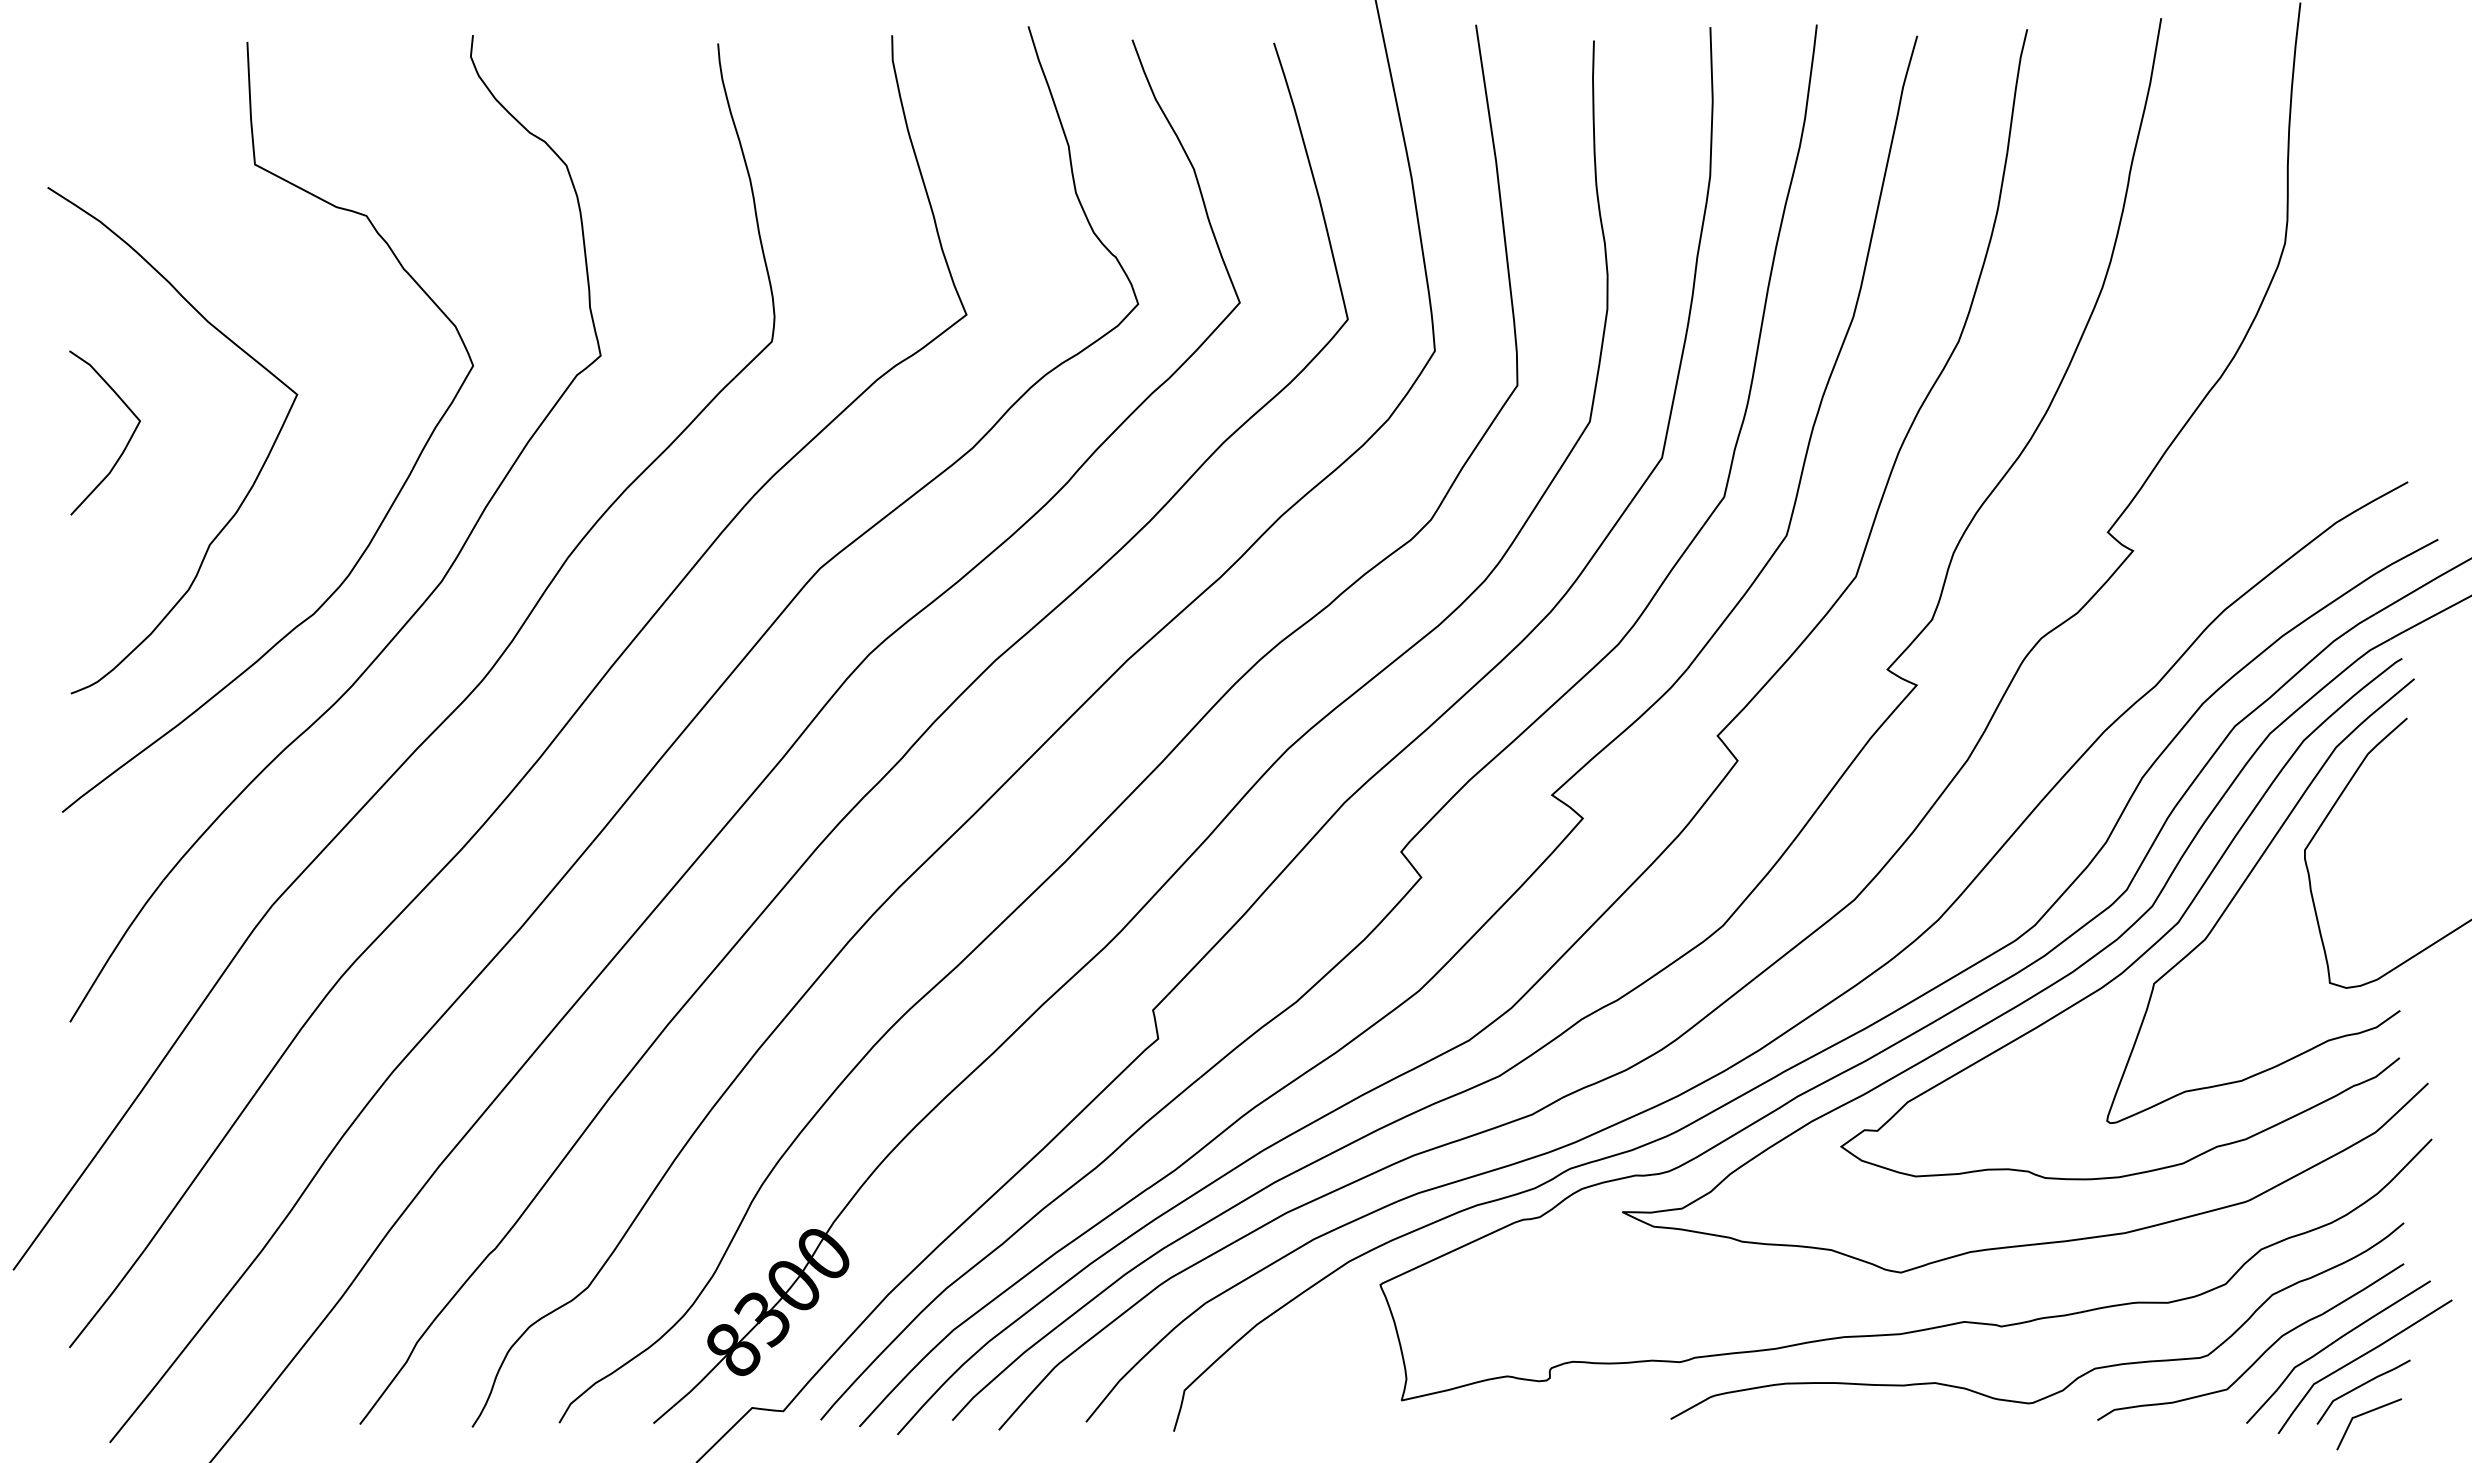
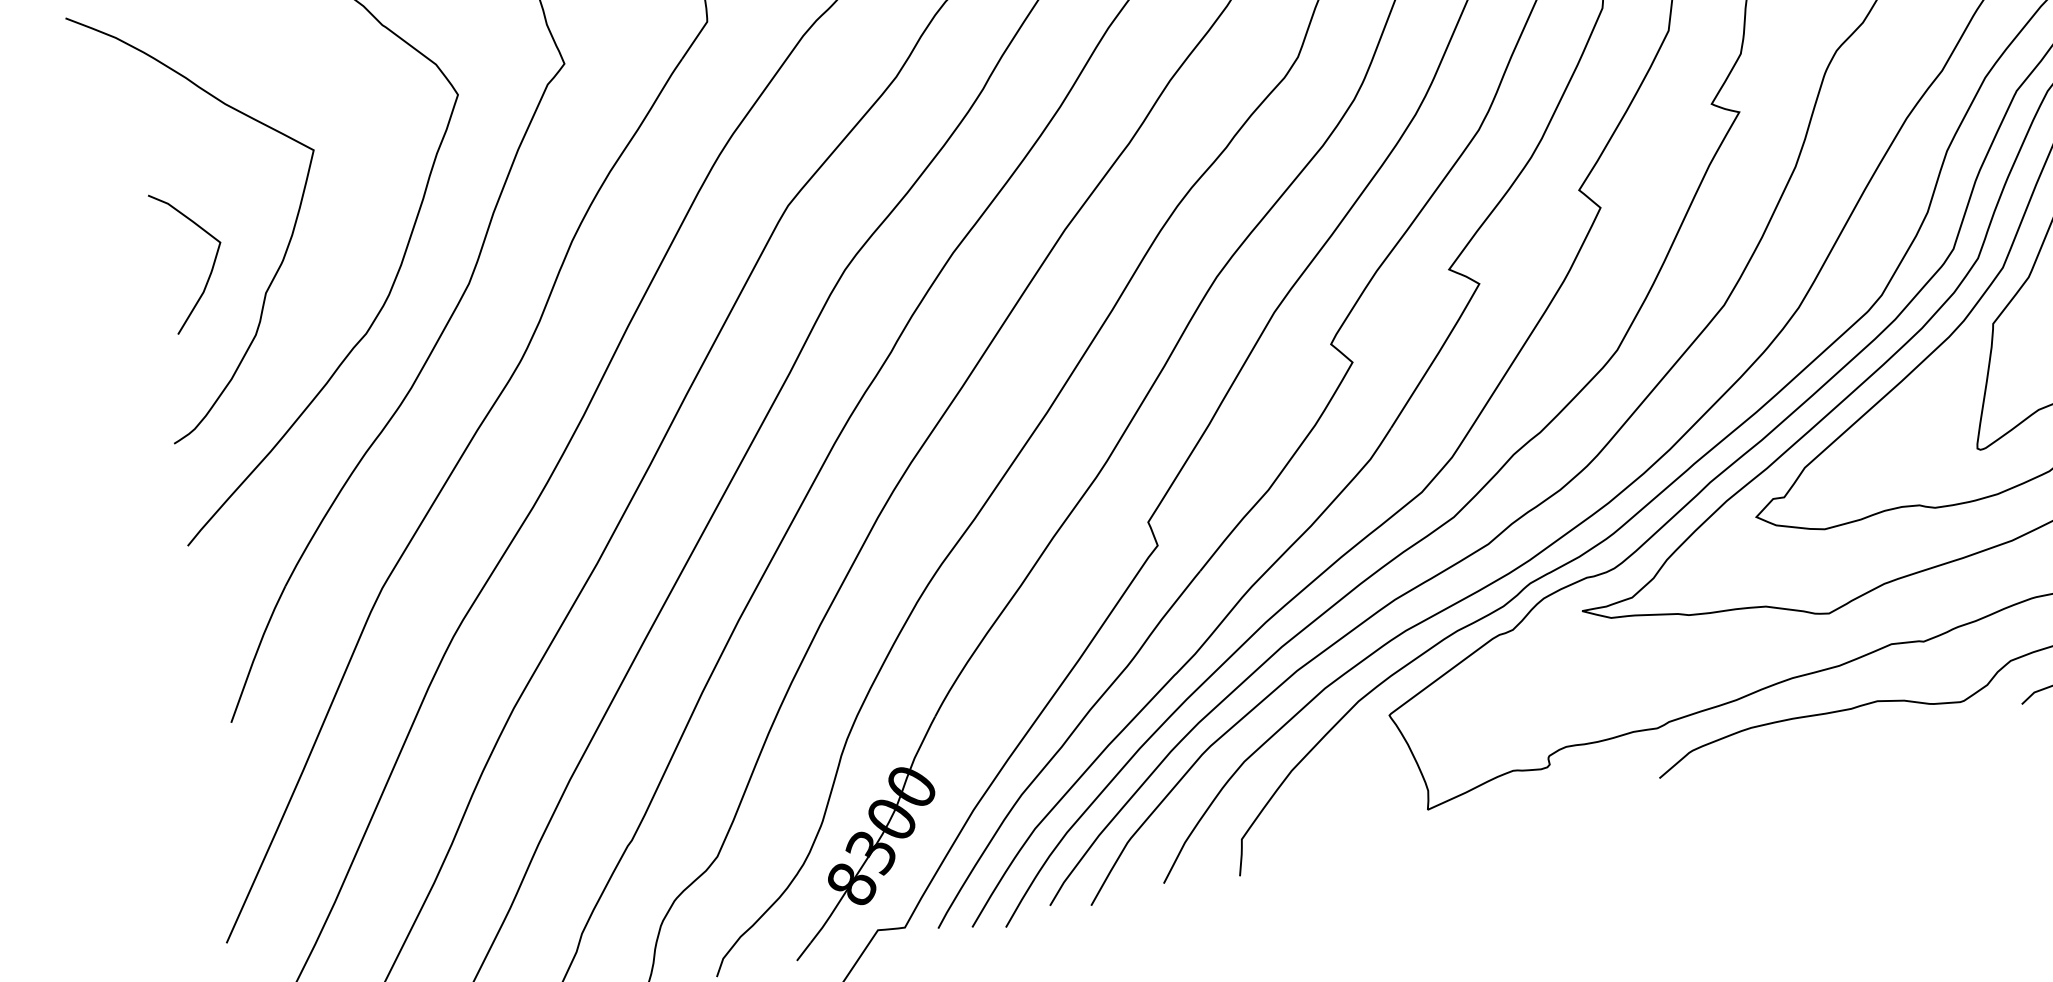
curve: (124, 447) -> (211, 267), moved

